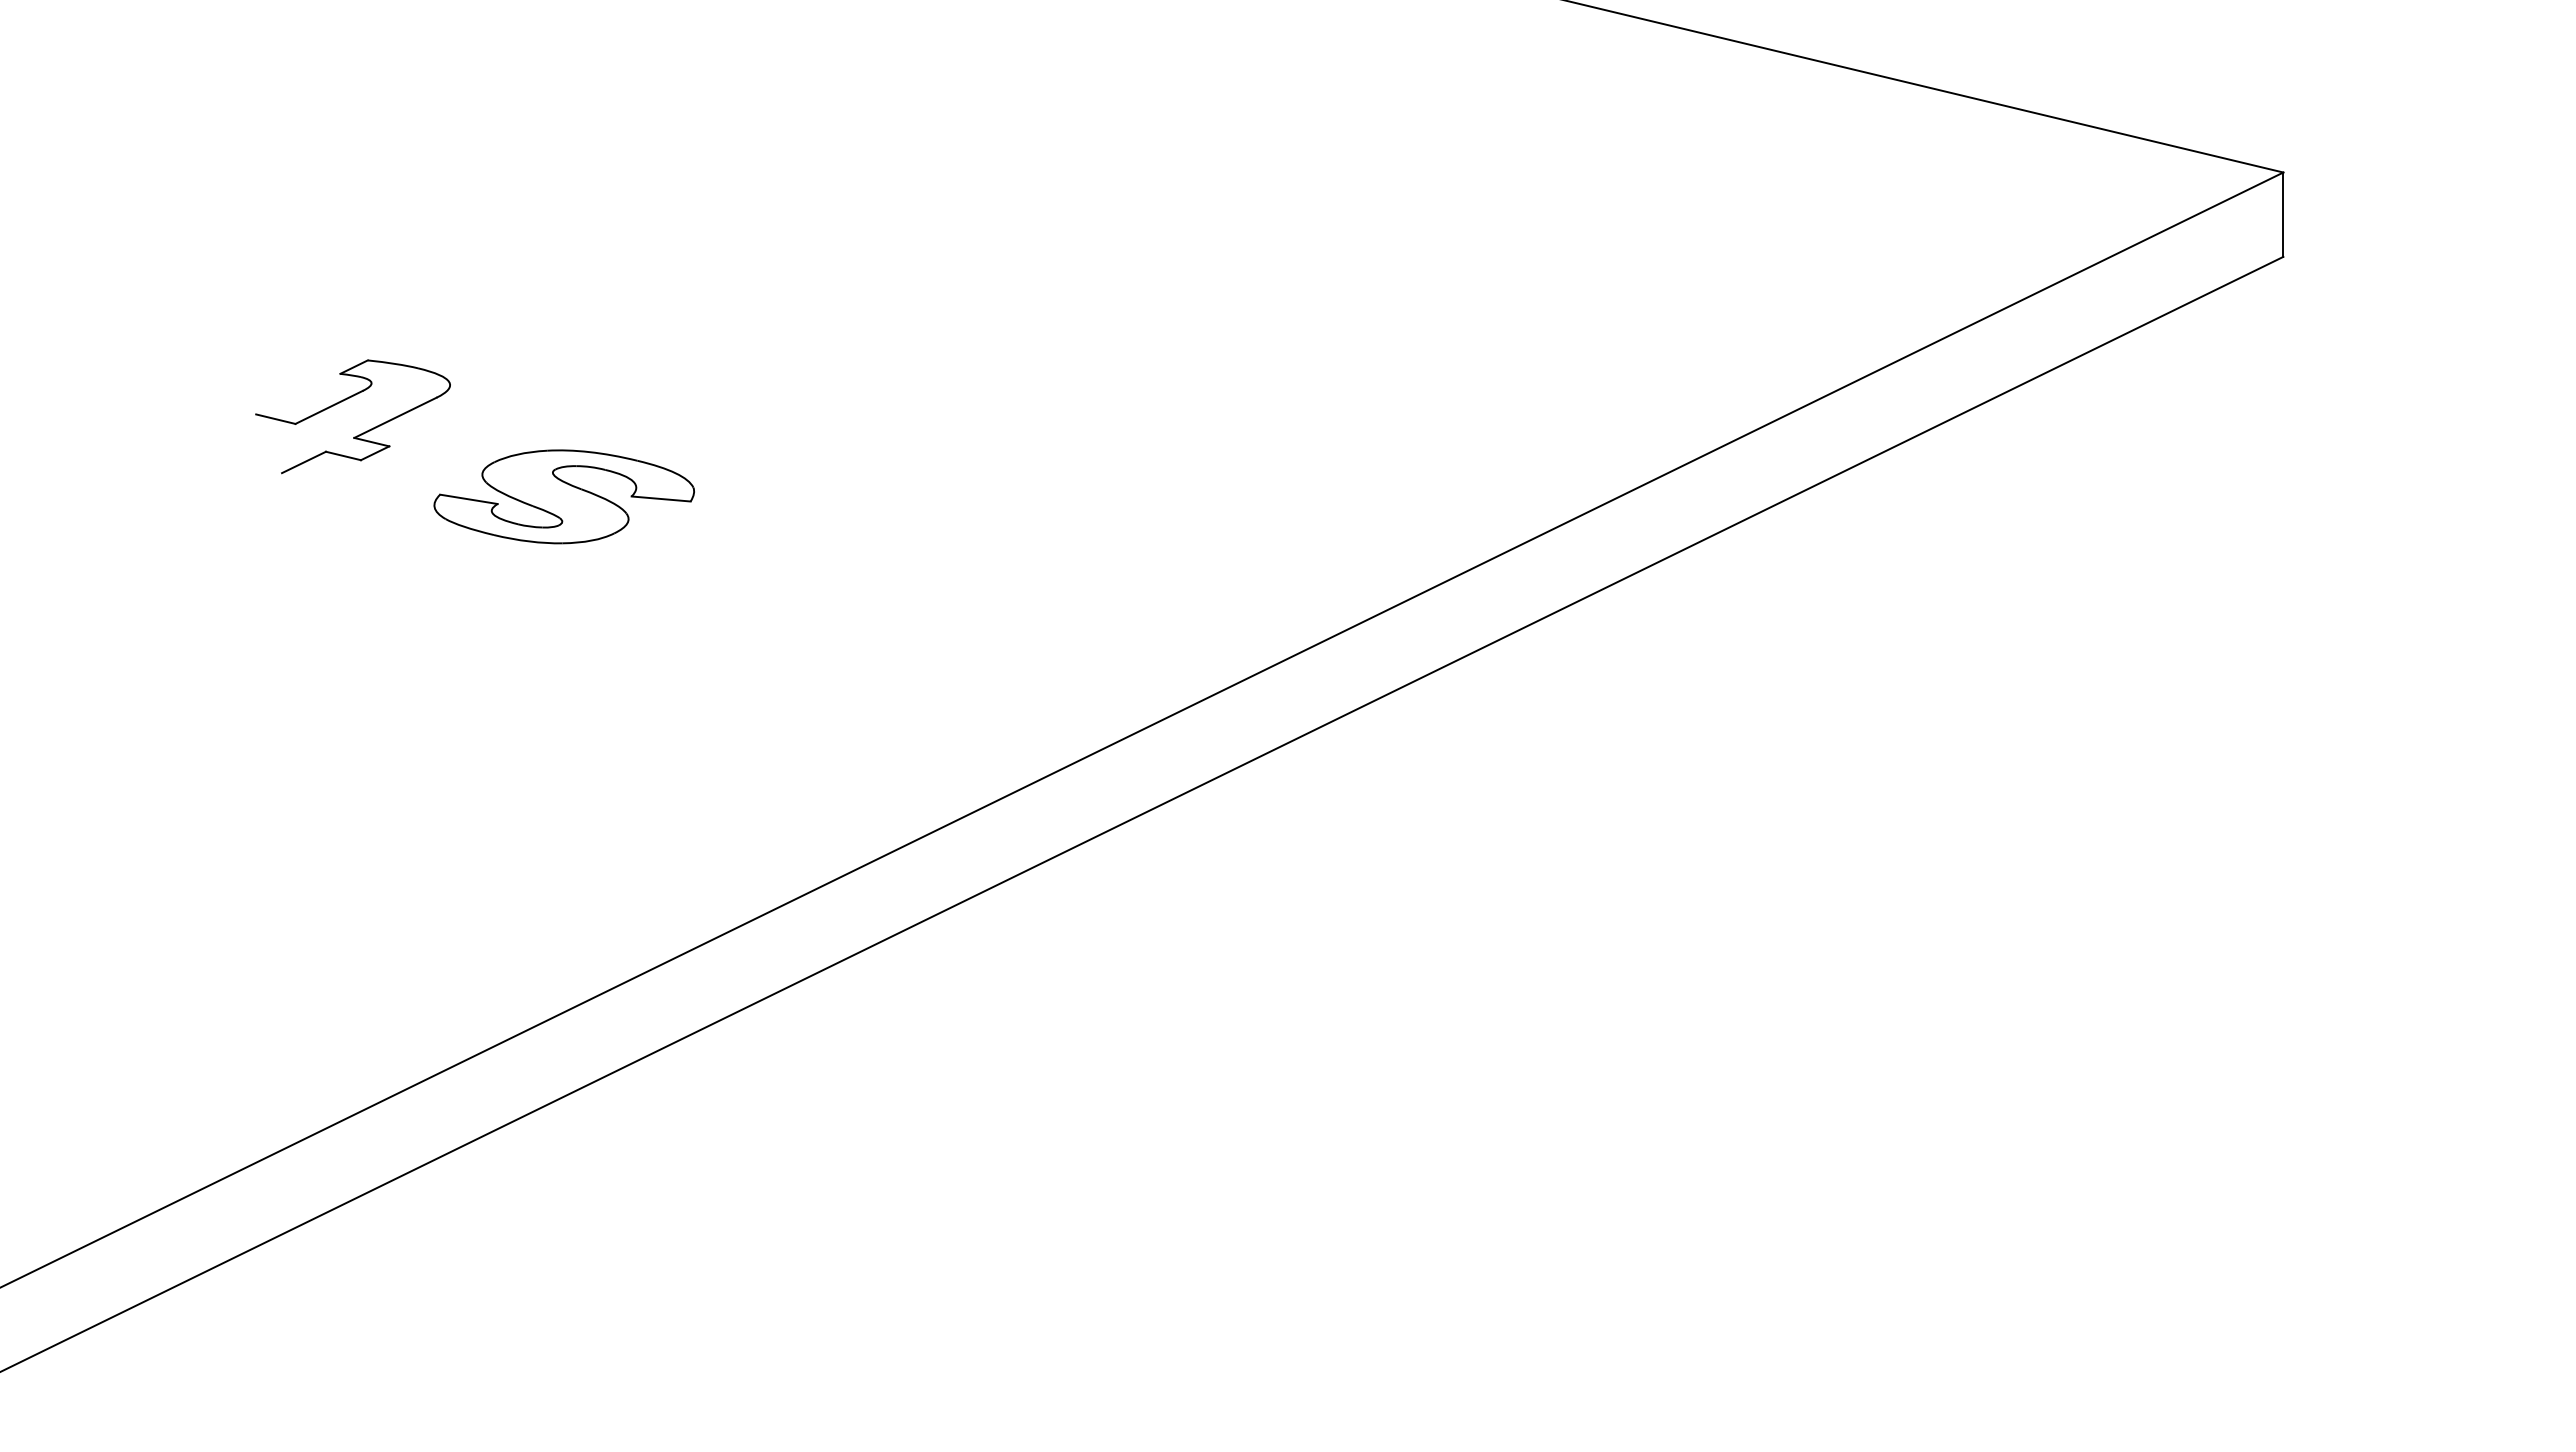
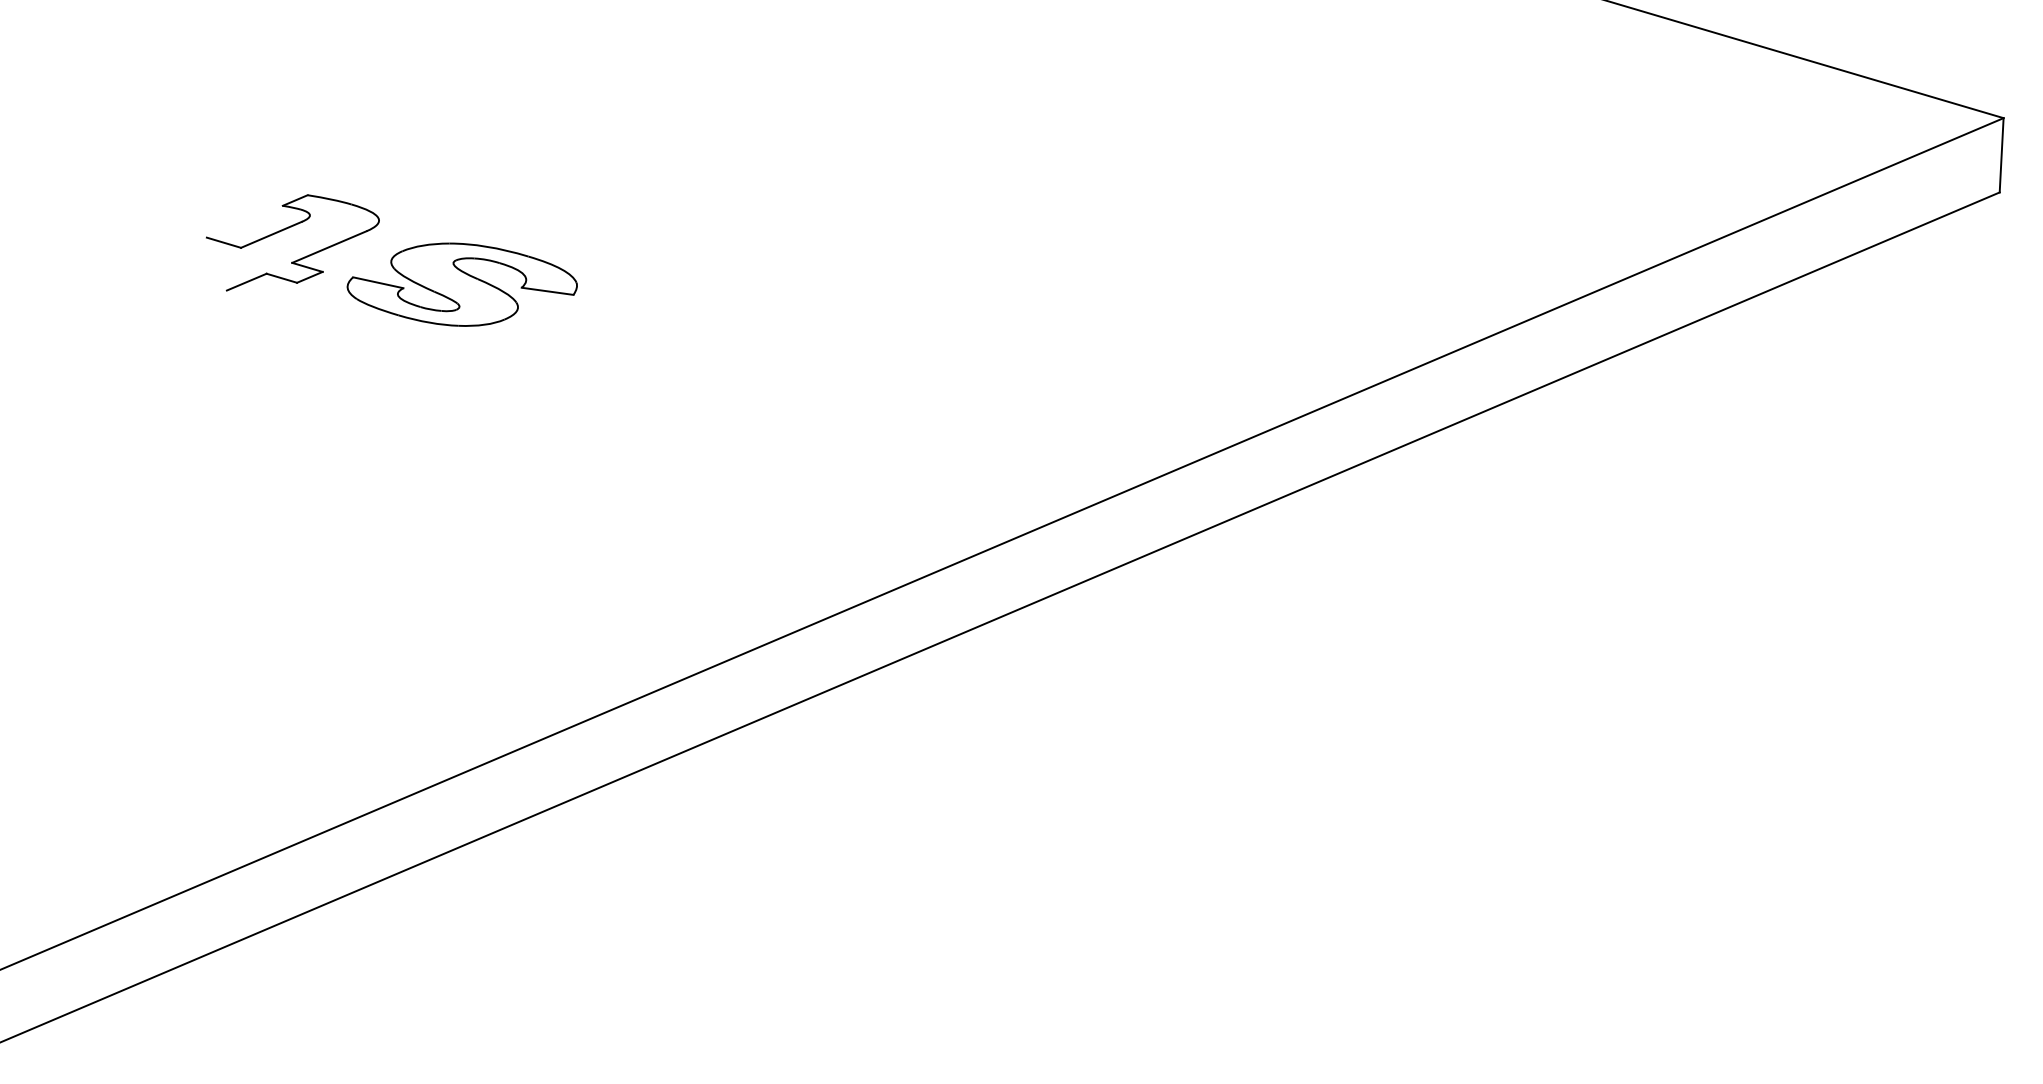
part: (563, 496) -> (461, 284), moved

